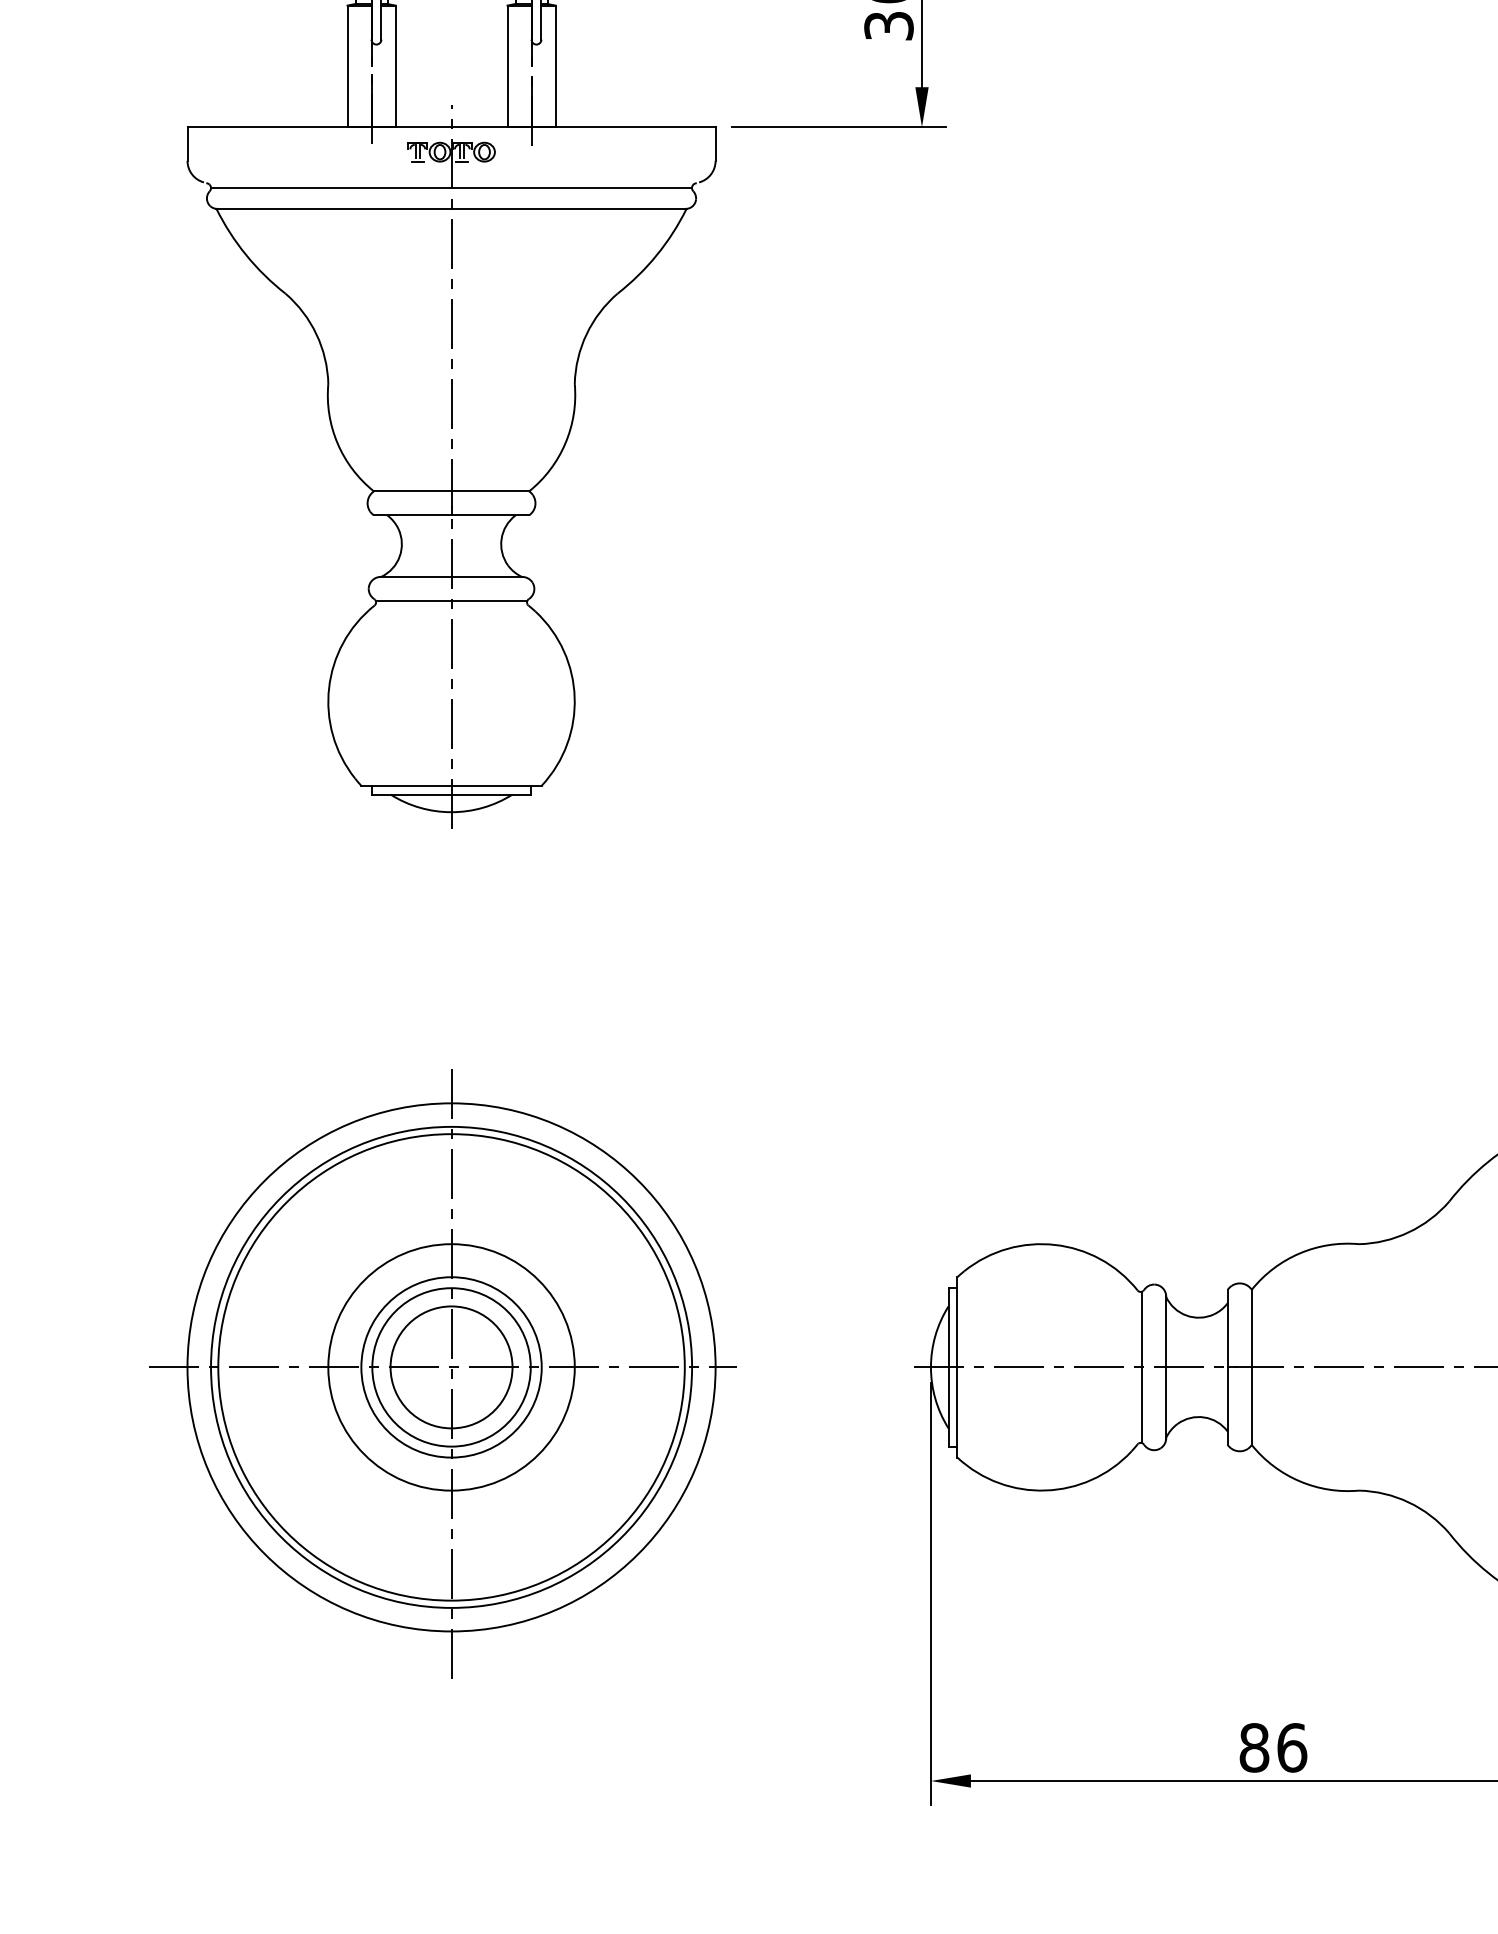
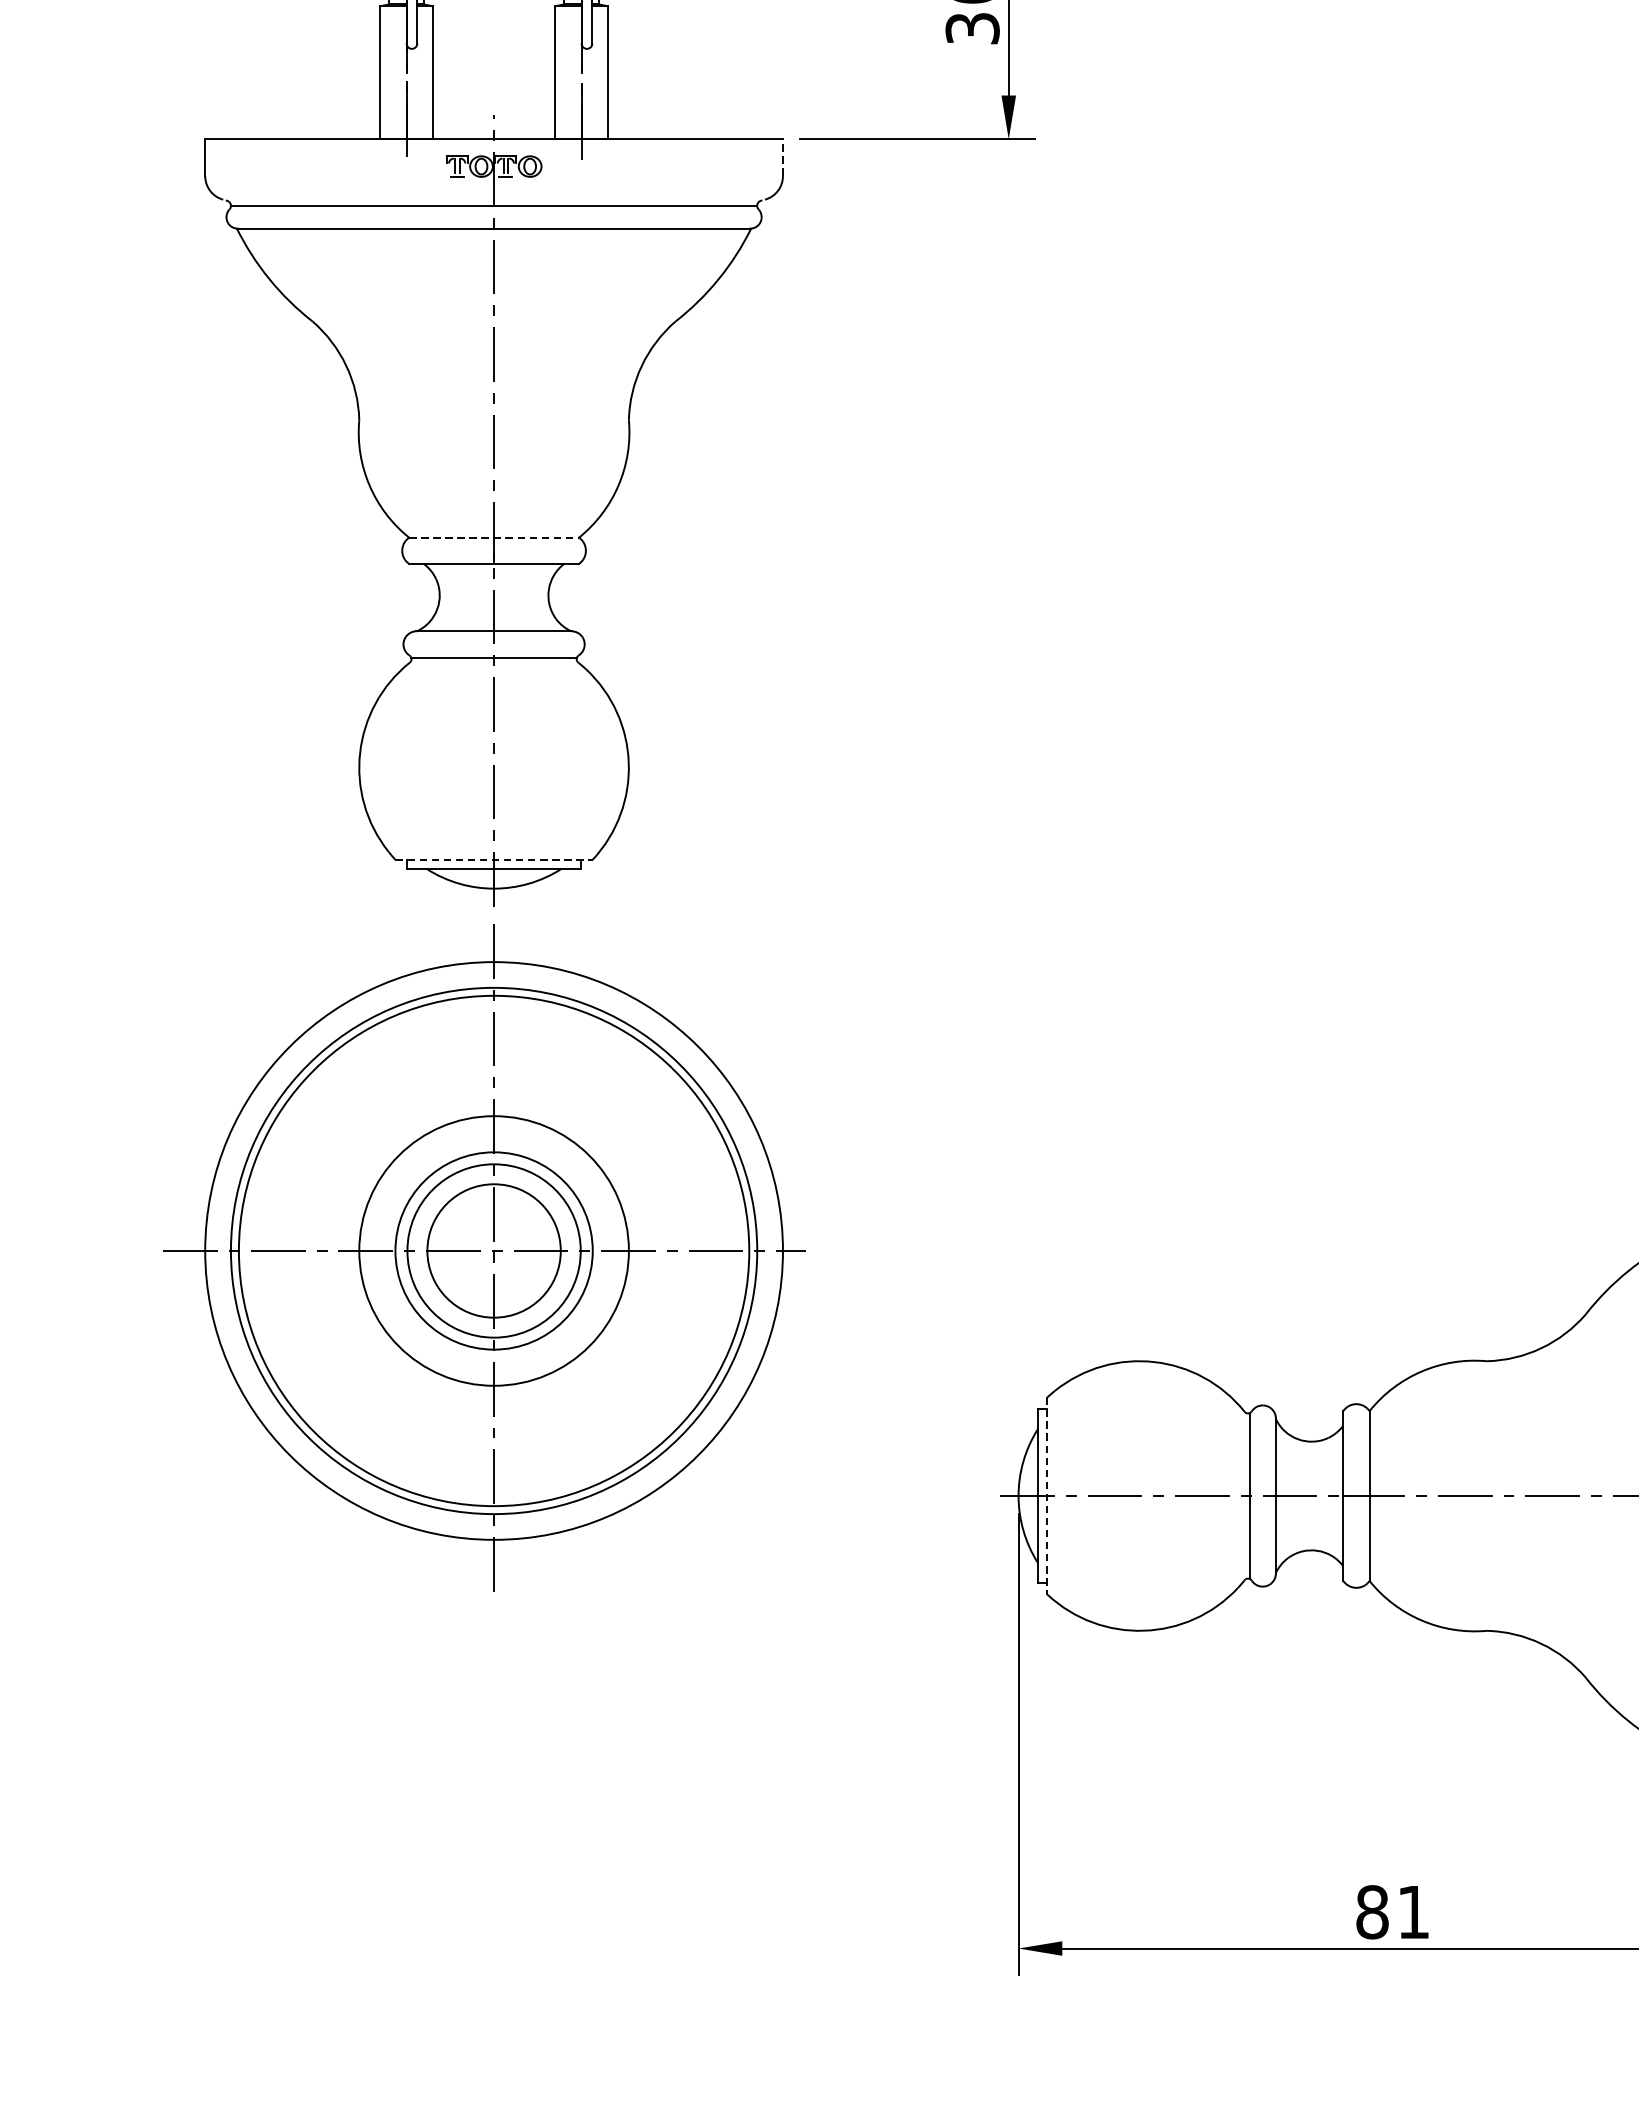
line: (715, 144) -> (782, 158), solid -> dashed
line: (451, 491) -> (494, 537), solid -> dashed
line: (452, 785) -> (495, 859), solid -> dashed
line: (957, 1367) -> (1047, 1496), solid -> dashed
part: (442, 1373) -> (484, 1257), moved
text: (1292, 1747) -> (1414, 1911), 86 -> 81

